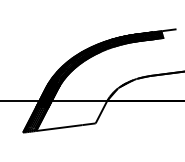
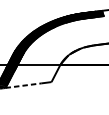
line: (59, 127) -> (23, 85), solid -> dashed

